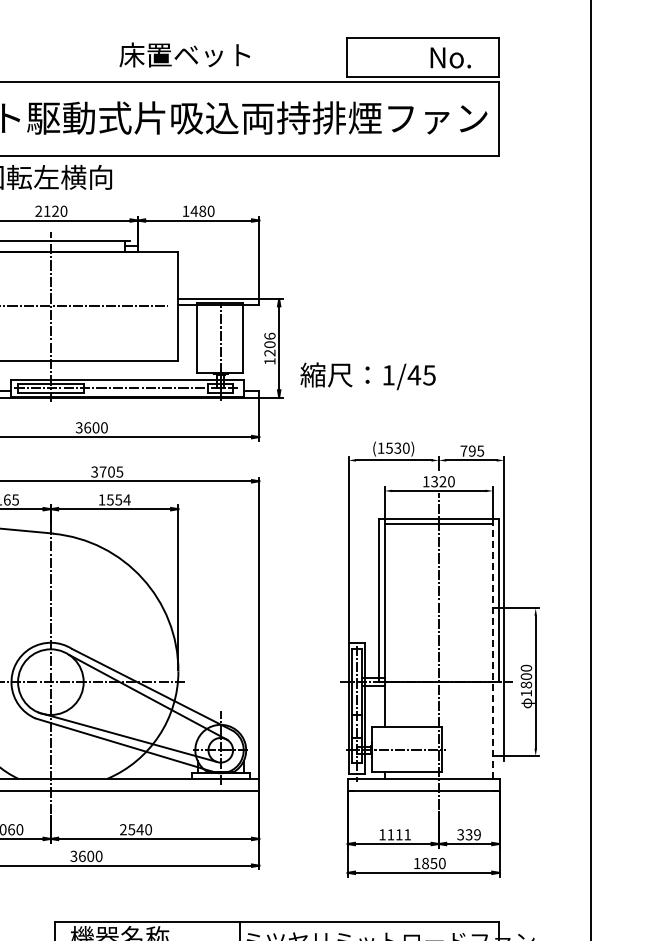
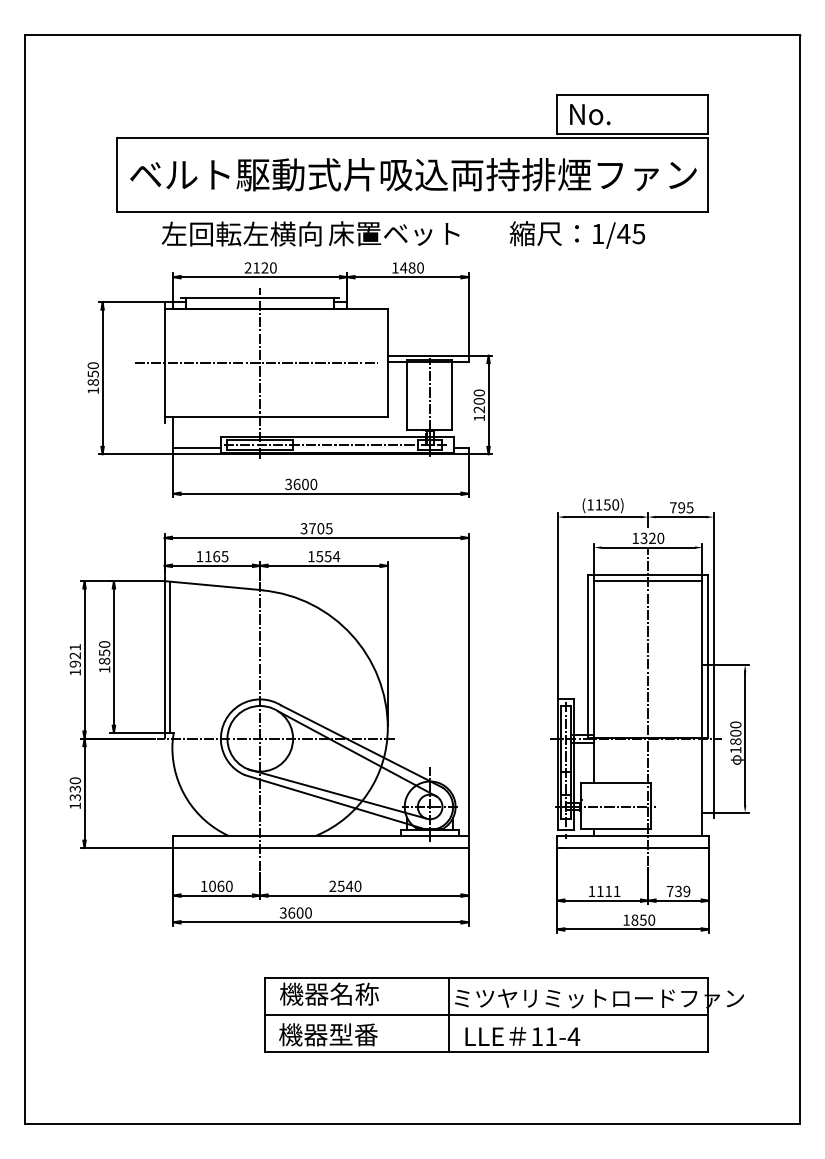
text: (185, 54) -> (394, 233), moved
text: (451, 57) -> (590, 114), moved
text: (269, 335) -> (478, 392), 1206 -> 1200
text: (368, 375) -> (577, 234), moved
text: (393, 447) -> (602, 504), (1530) -> (1150)
line: (493, 650) -> (702, 707), dashed -> solid
text: (460, 834) -> (669, 891), 339 -> 739

